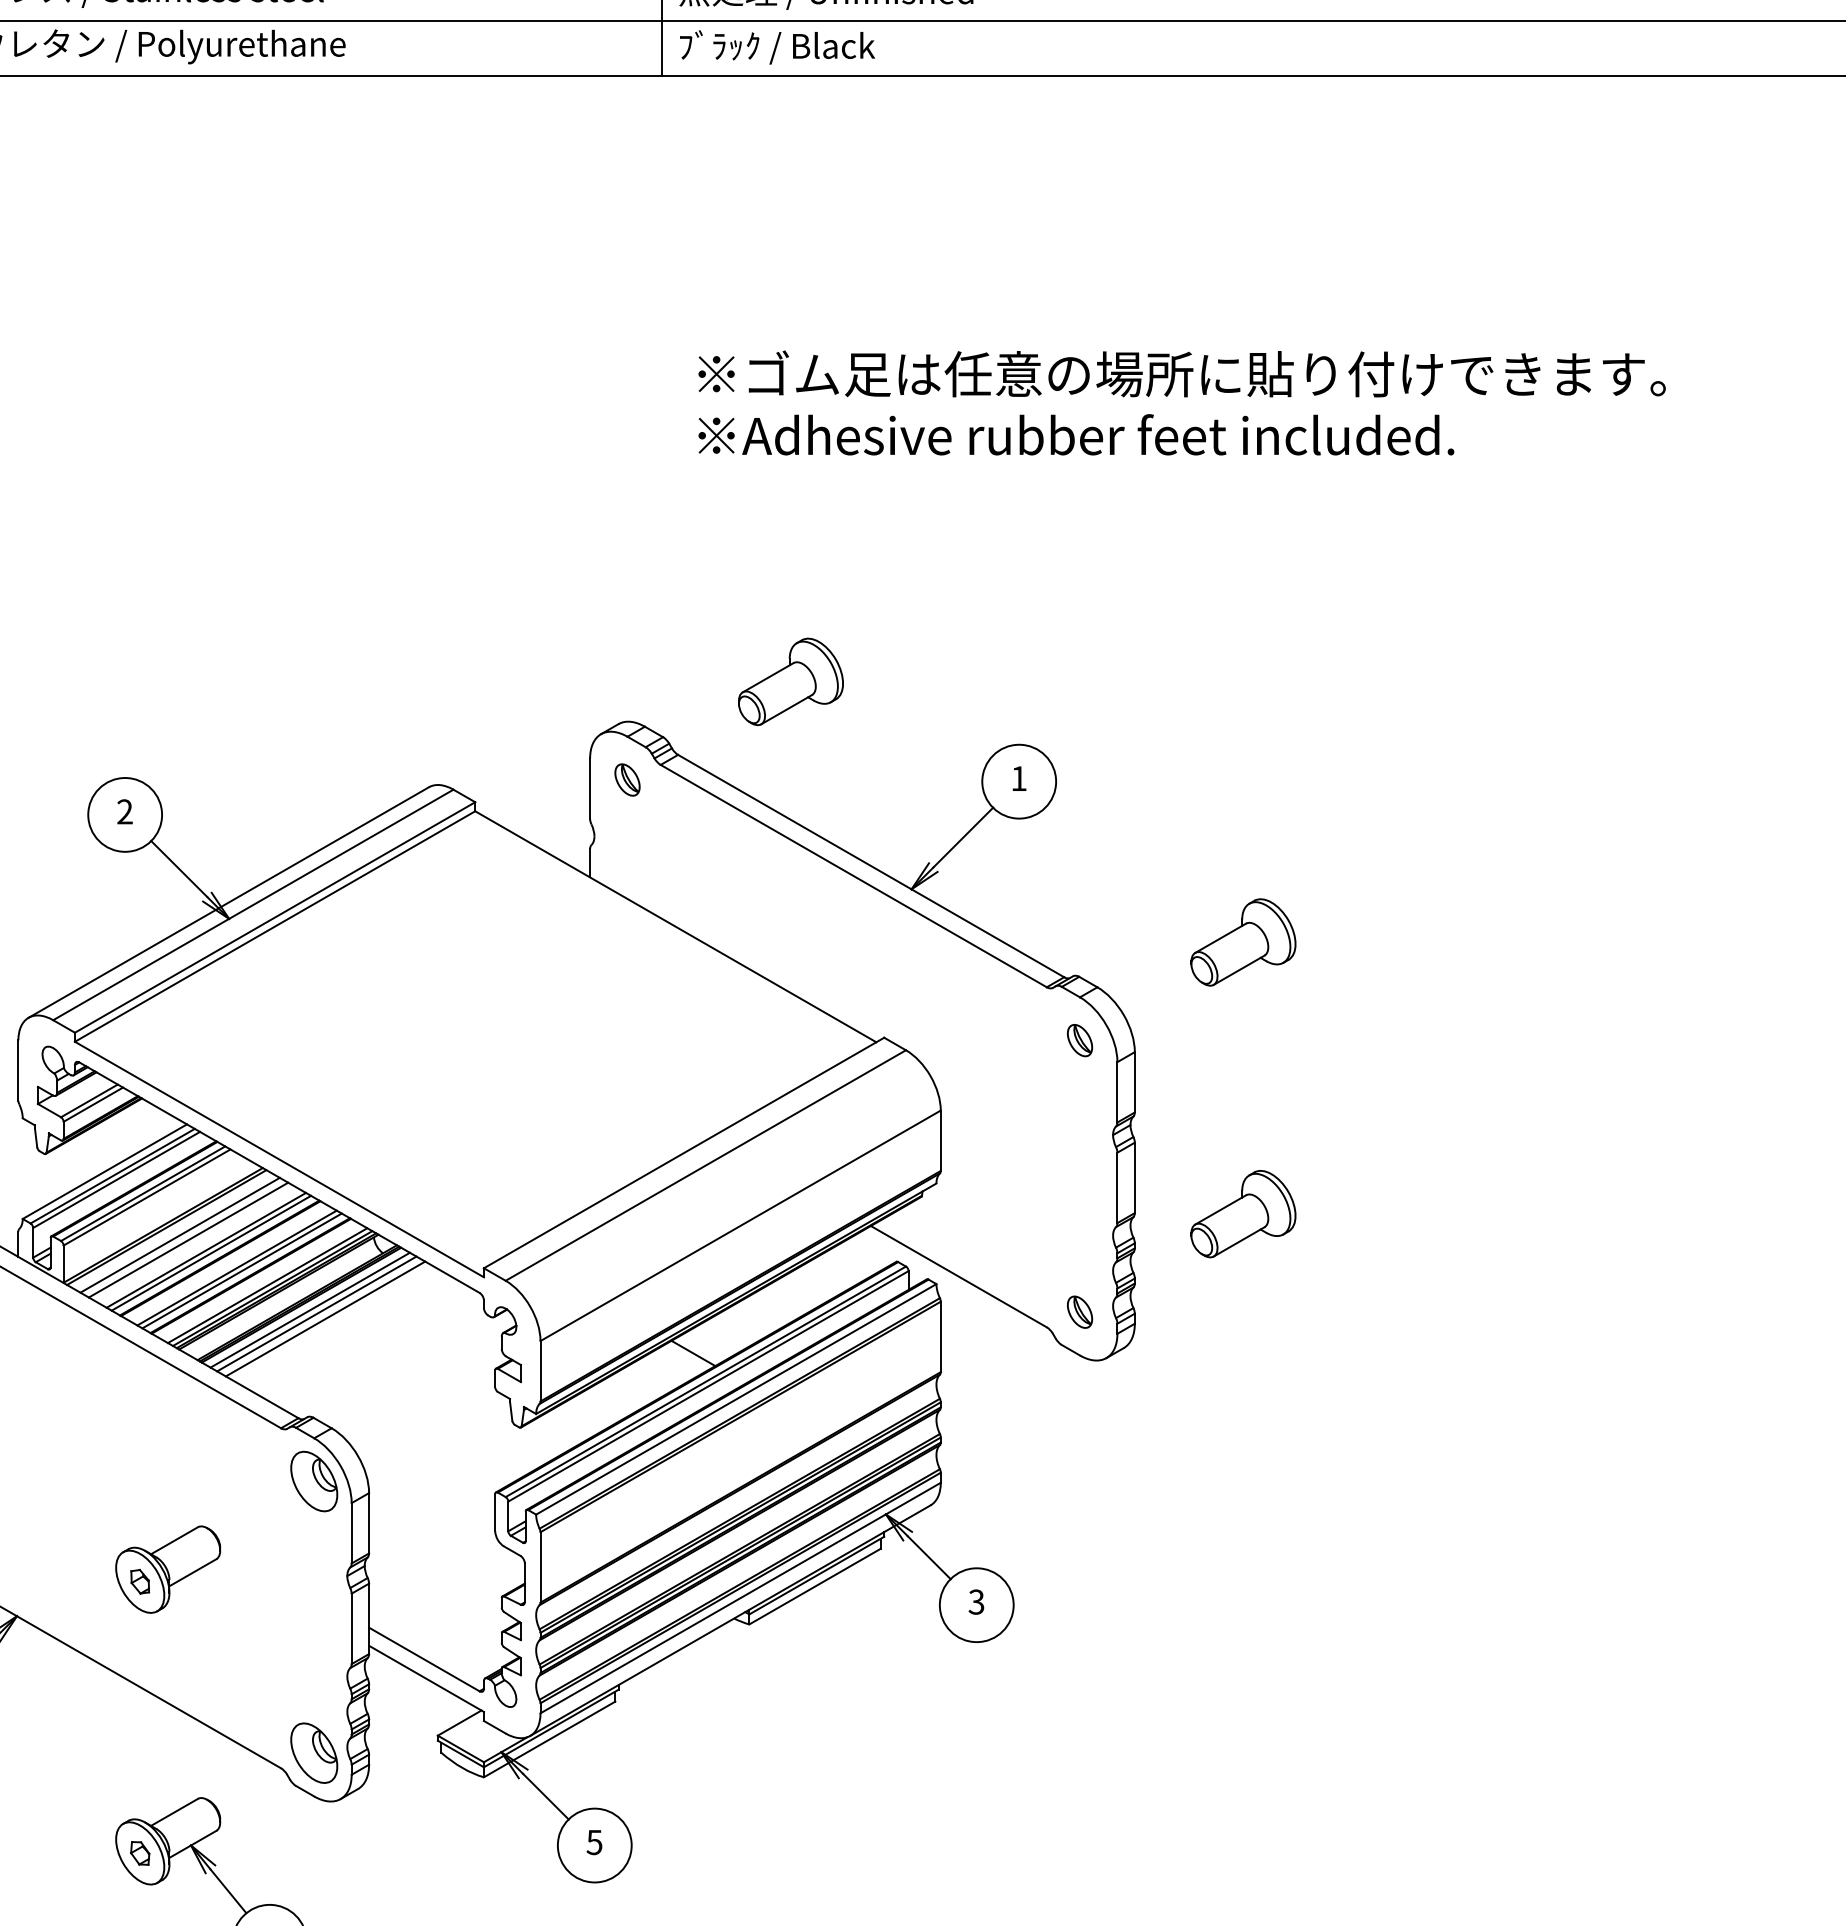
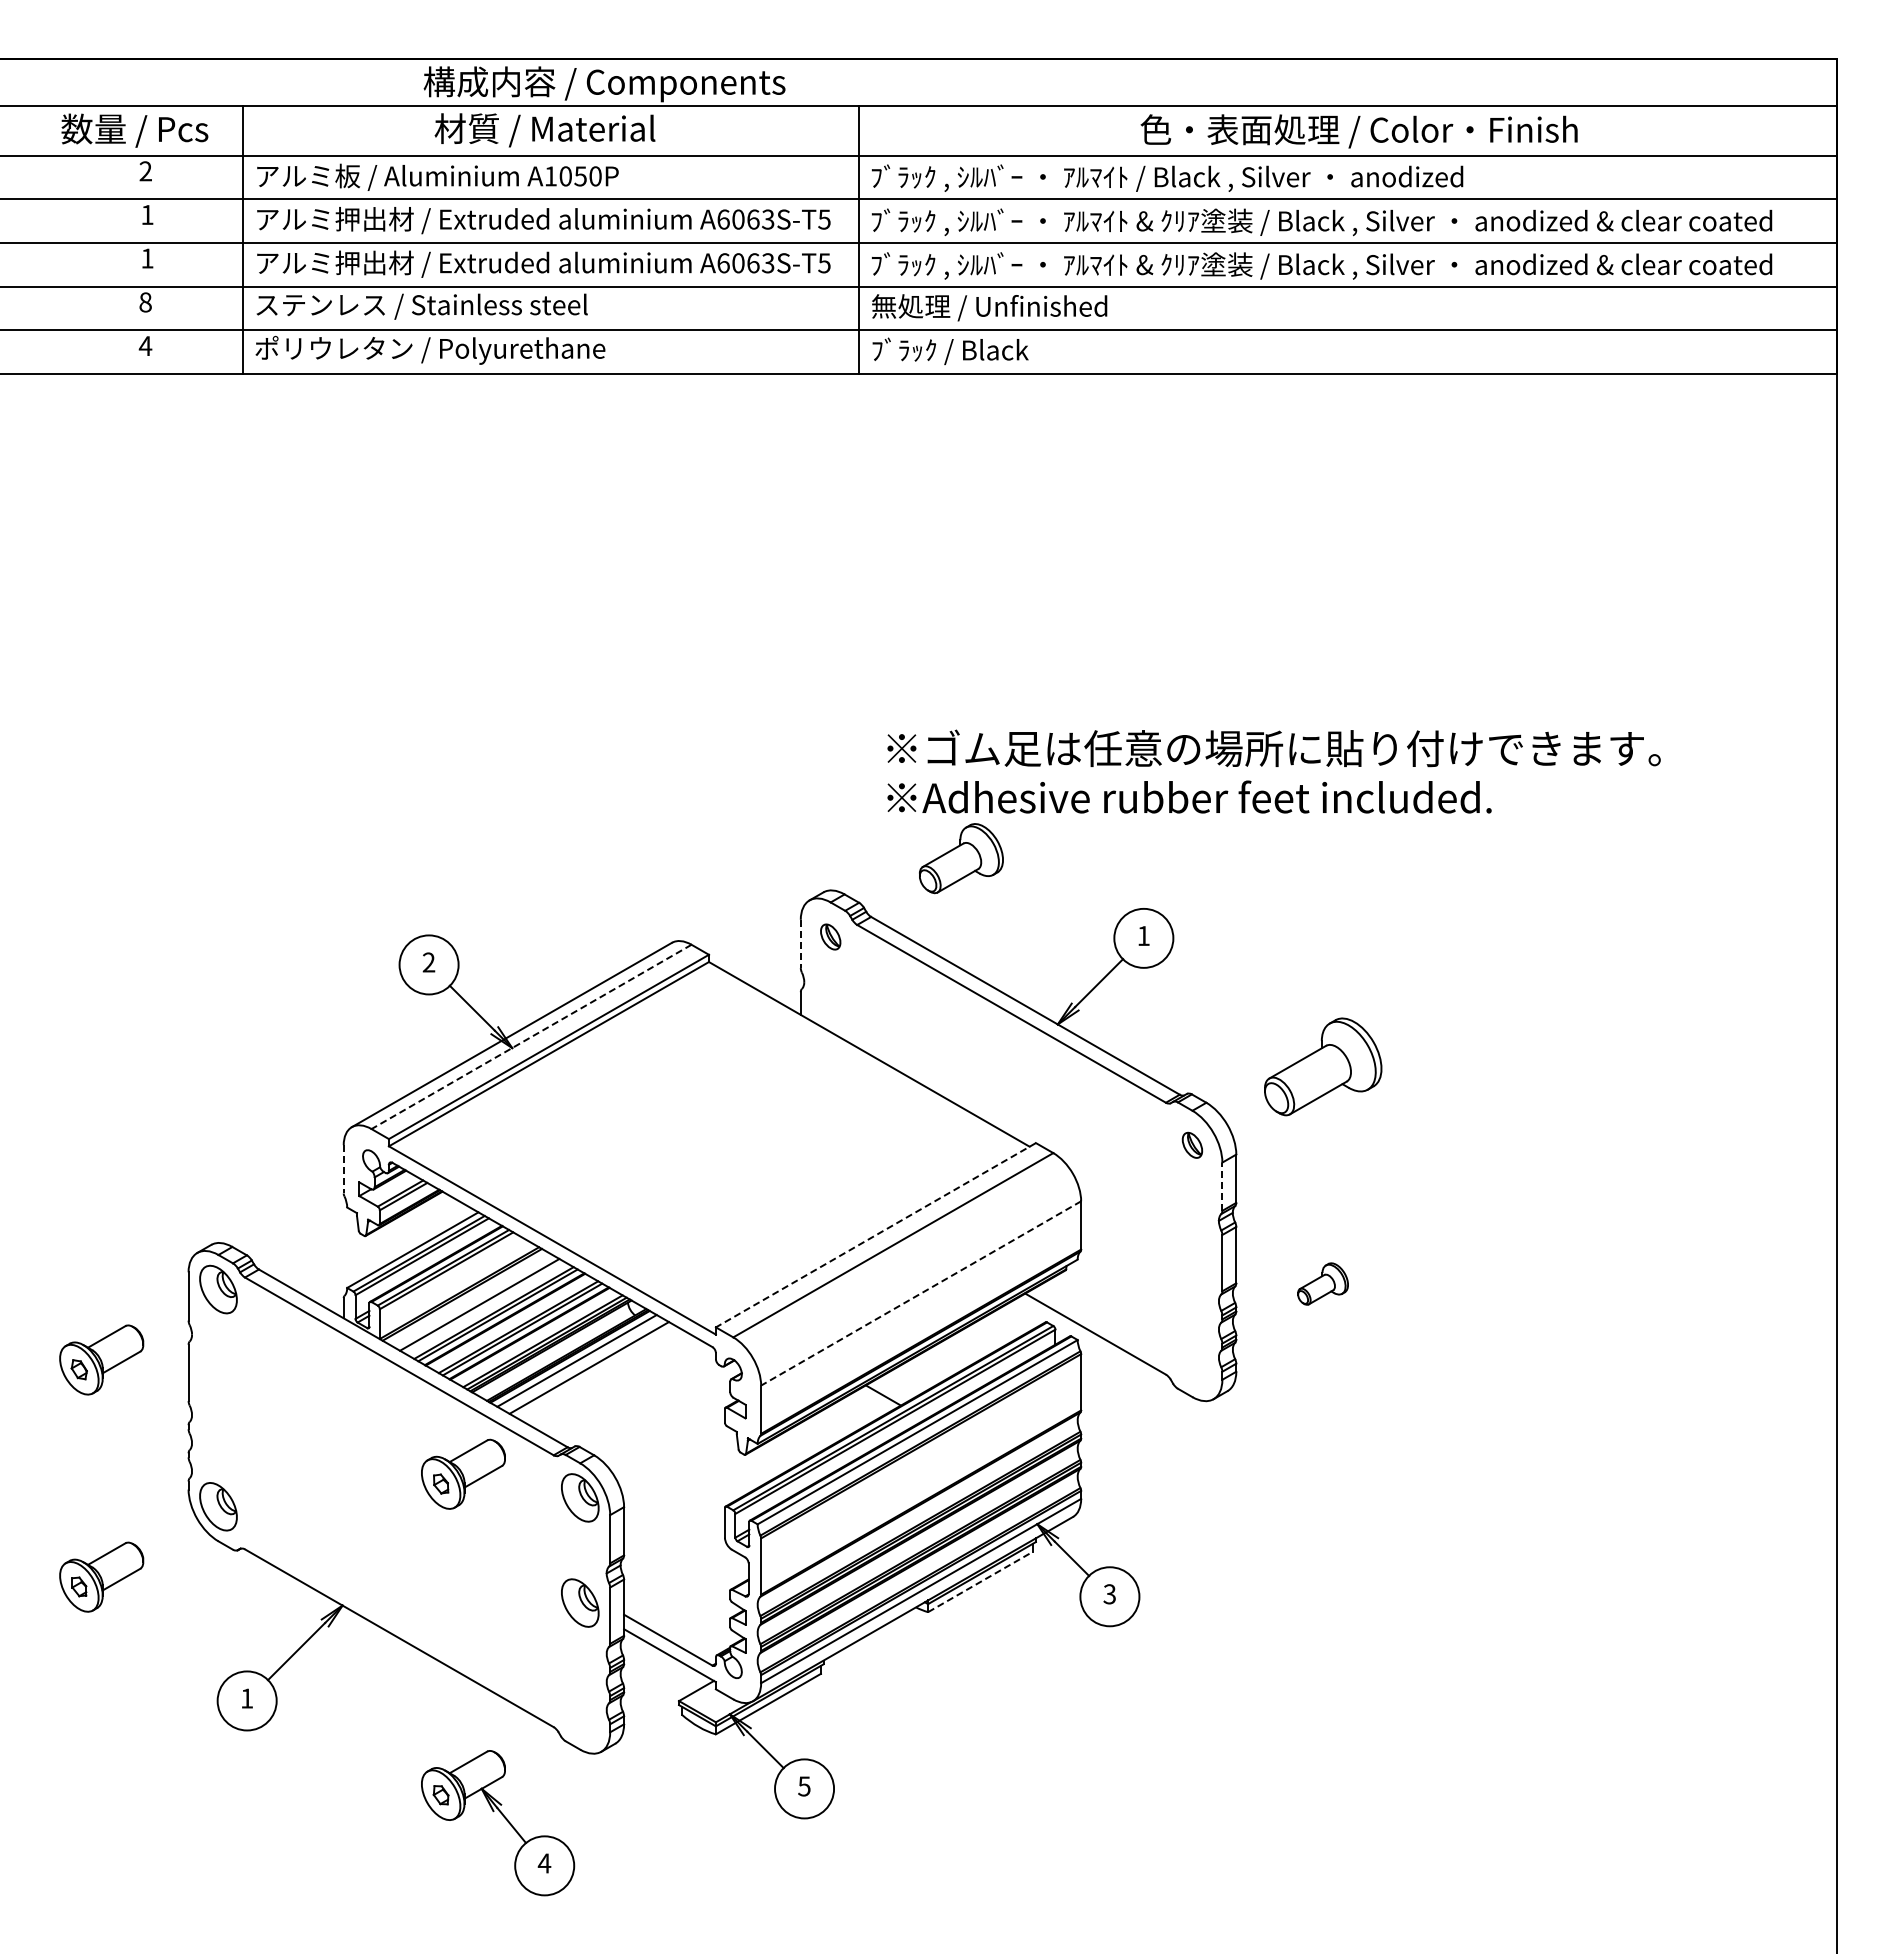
text: (1181, 402) -> (1273, 771), moved
line: (589, 789) -> (800, 944), solid -> dashed
line: (253, 904) -> (531, 1036), solid -> dashed
part: (1242, 941) -> (1322, 1066), size x1.4
line: (18, 1070) -> (343, 1169), solid -> dashed
line: (1117, 1092) -> (1222, 1186), solid -> dashed
line: (683, 1153) -> (875, 1235), solid -> dashed
part: (1242, 1213) -> (1322, 1283), size x0.6
line: (741, 1225) -> (921, 1293), solid -> dashed
line: (179, 1234) -> (472, 1300), removed
part: (1080, 1312) -> (1192, 1362), removed
line: (317, 1313) -> (582, 1363), removed
part: (168, 1568) -> (463, 1473), moved
line: (814, 1586) -> (980, 1581), solid -> dashed
part: (314, 1752) -> (580, 1602), moved

